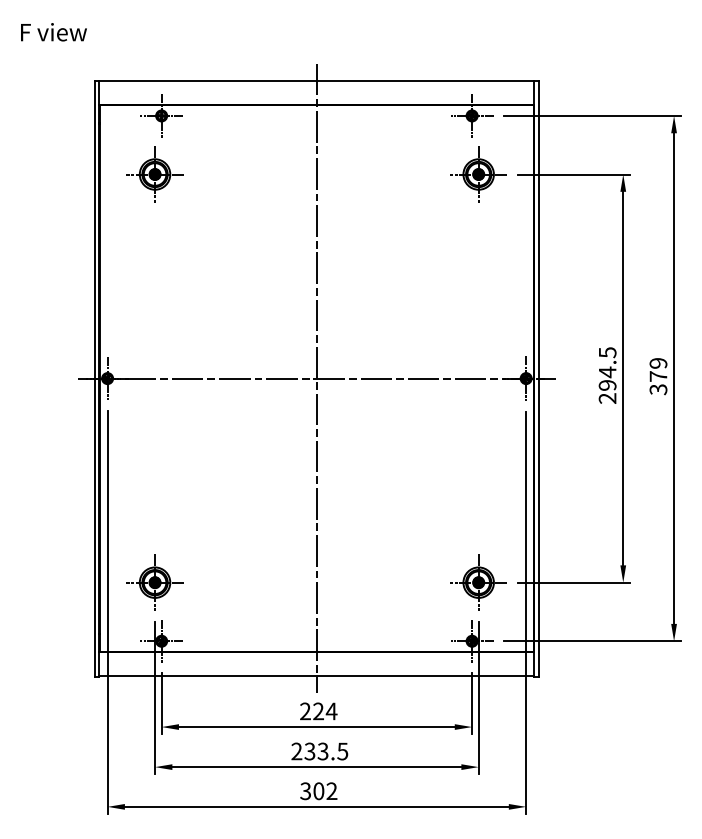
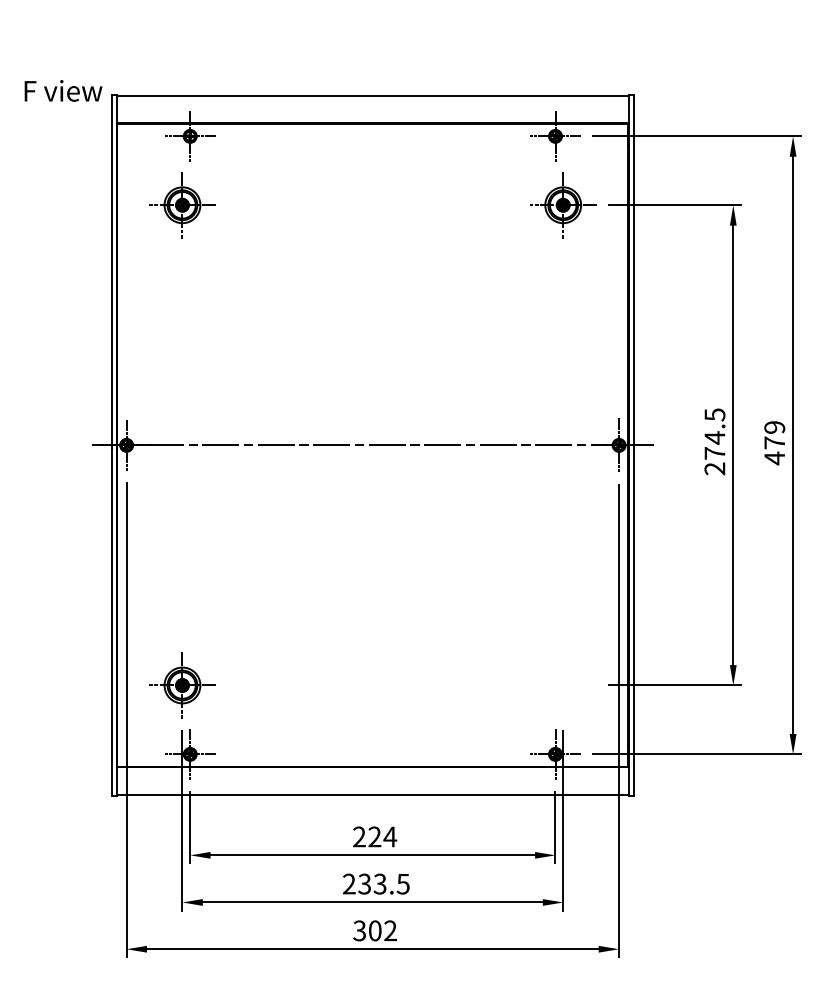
text: (53, 31) -> (63, 90), moved
line: (316, 378) -> (372, 445), removed
text: (607, 385) -> (714, 453), 294.5 -> 274.5
text: (658, 389) -> (774, 458), 379 -> 479
part: (478, 582) -> (563, 685), removed

